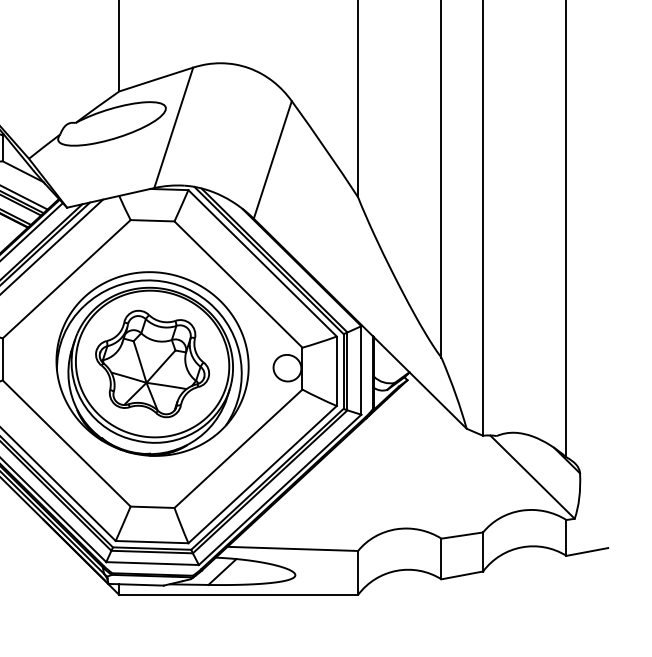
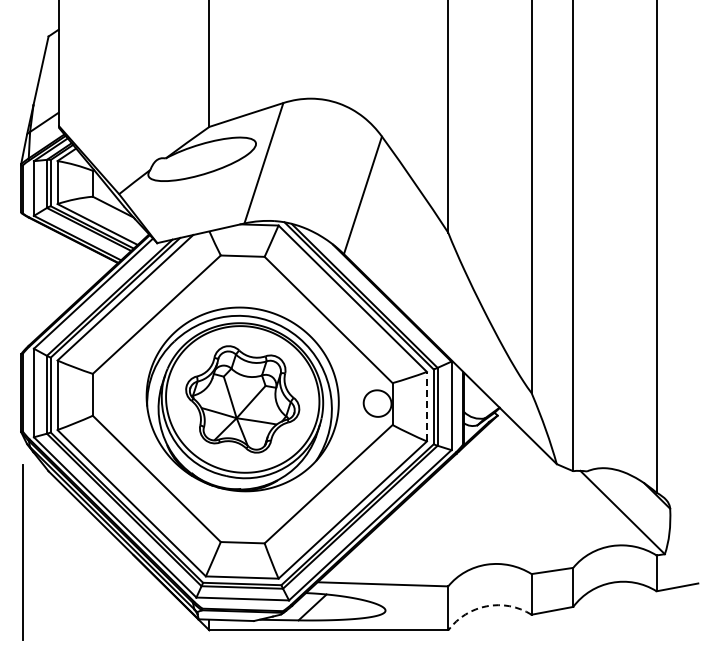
line: (336, 371) -> (426, 406), solid -> dashed
arc: (396, 571) -> (486, 606), solid -> dashed

